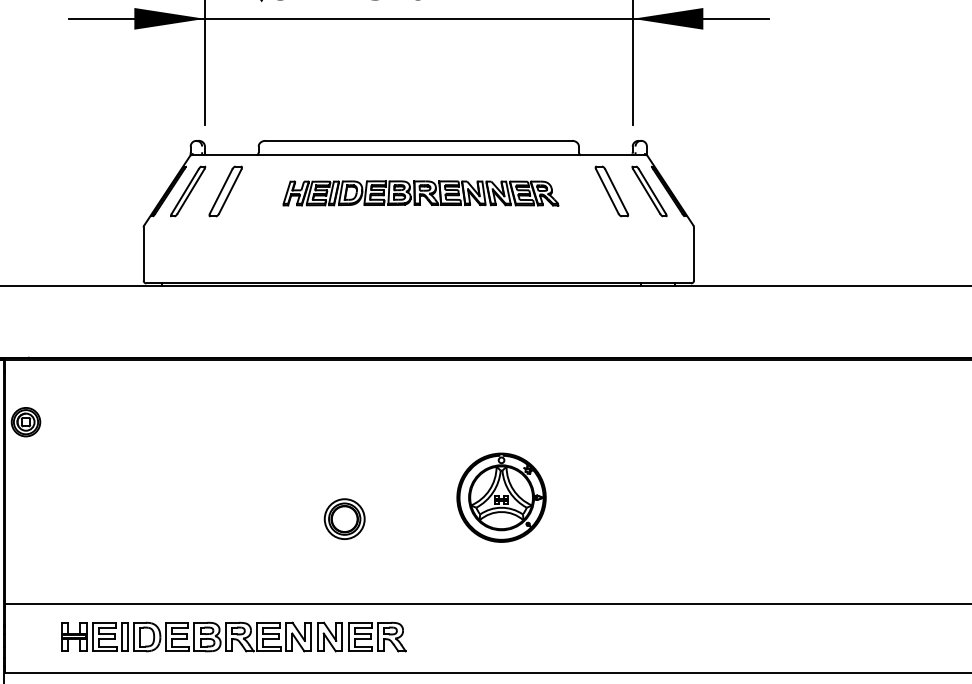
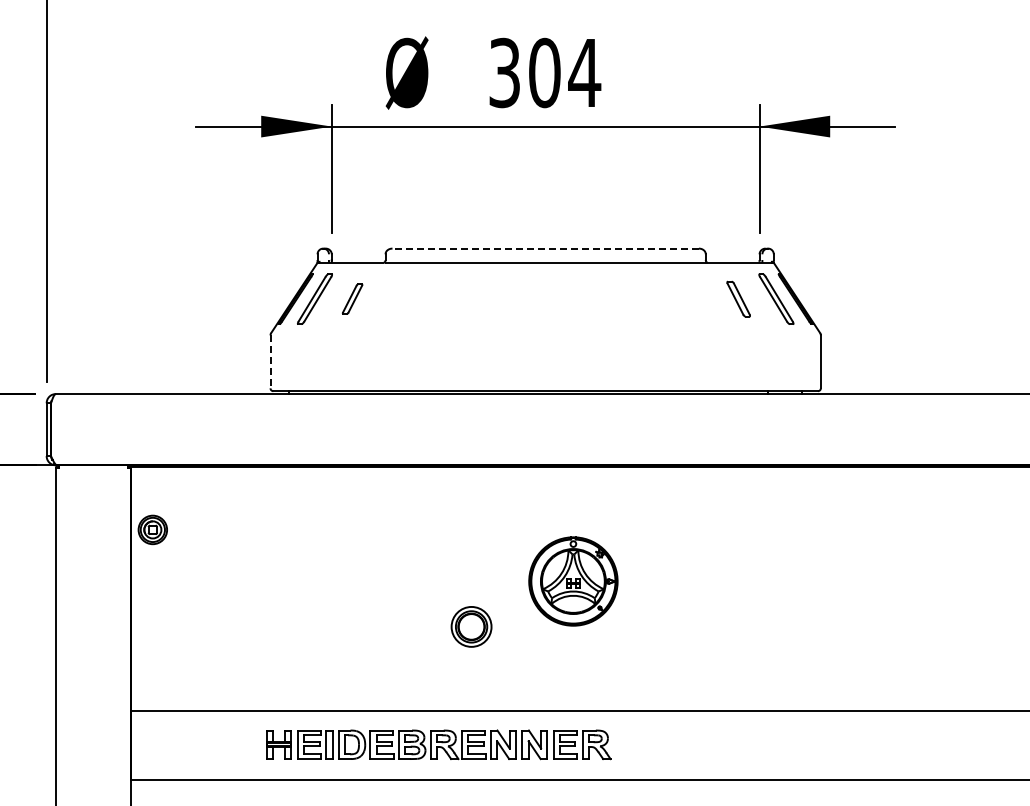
line: (418, 140) -> (545, 248), solid -> dashed
part: (225, 190) -> (352, 298), size x0.6
part: (611, 190) -> (738, 298), size x0.7
part: (420, 193) -> (547, 301), removed
line: (143, 254) -> (270, 362), solid -> dashed
part: (501, 497) -> (573, 581), moved
part: (233, 636) -> (438, 744), moved

